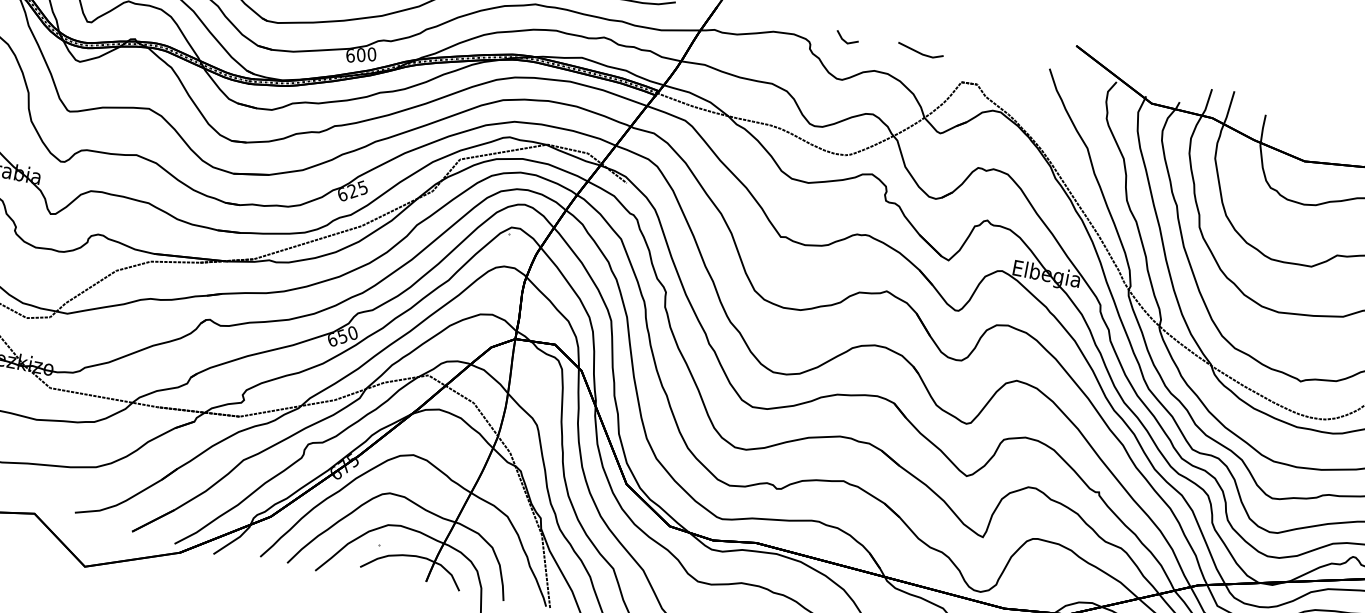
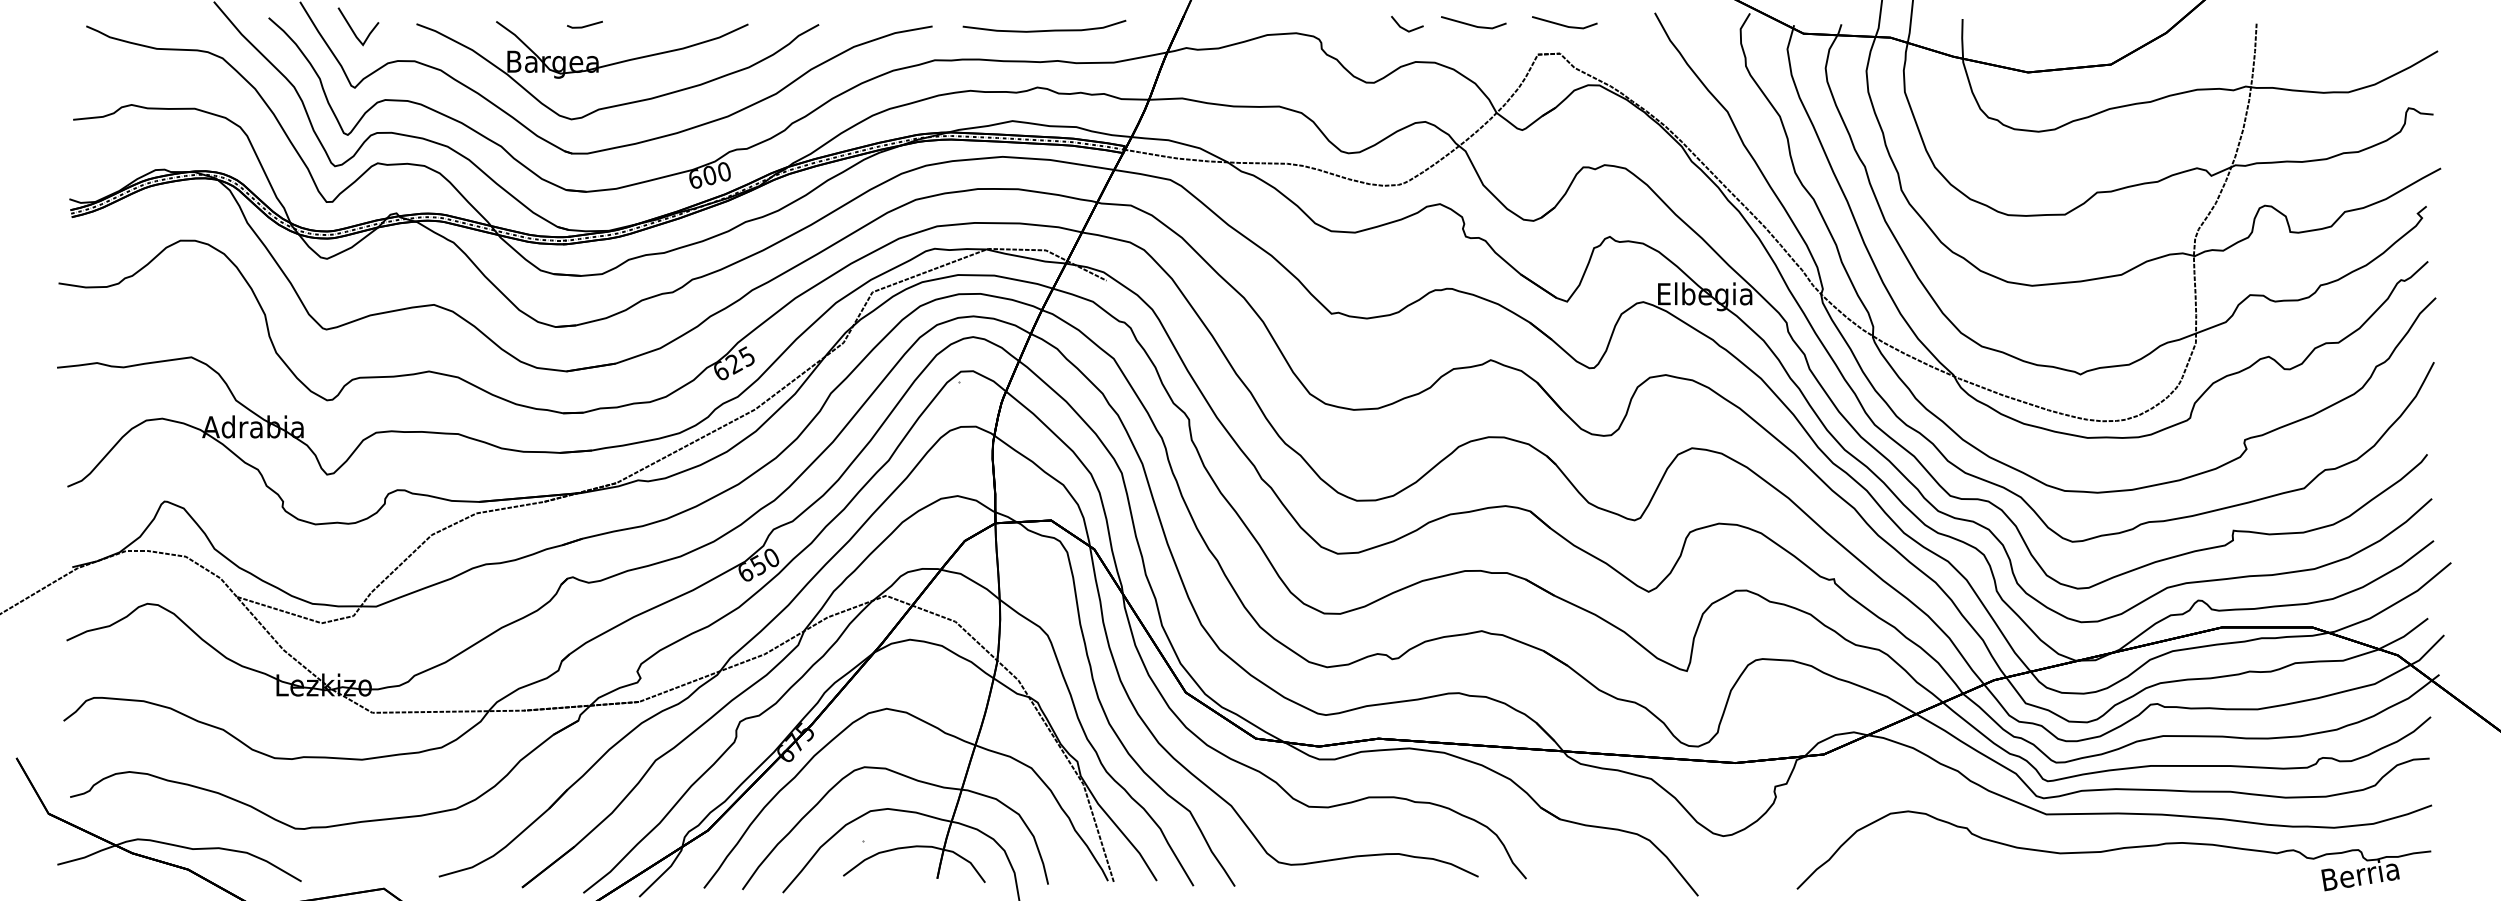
line: (845, 40) -> (1405, 28), moved
line: (984, 64) -> (1564, 24), added

